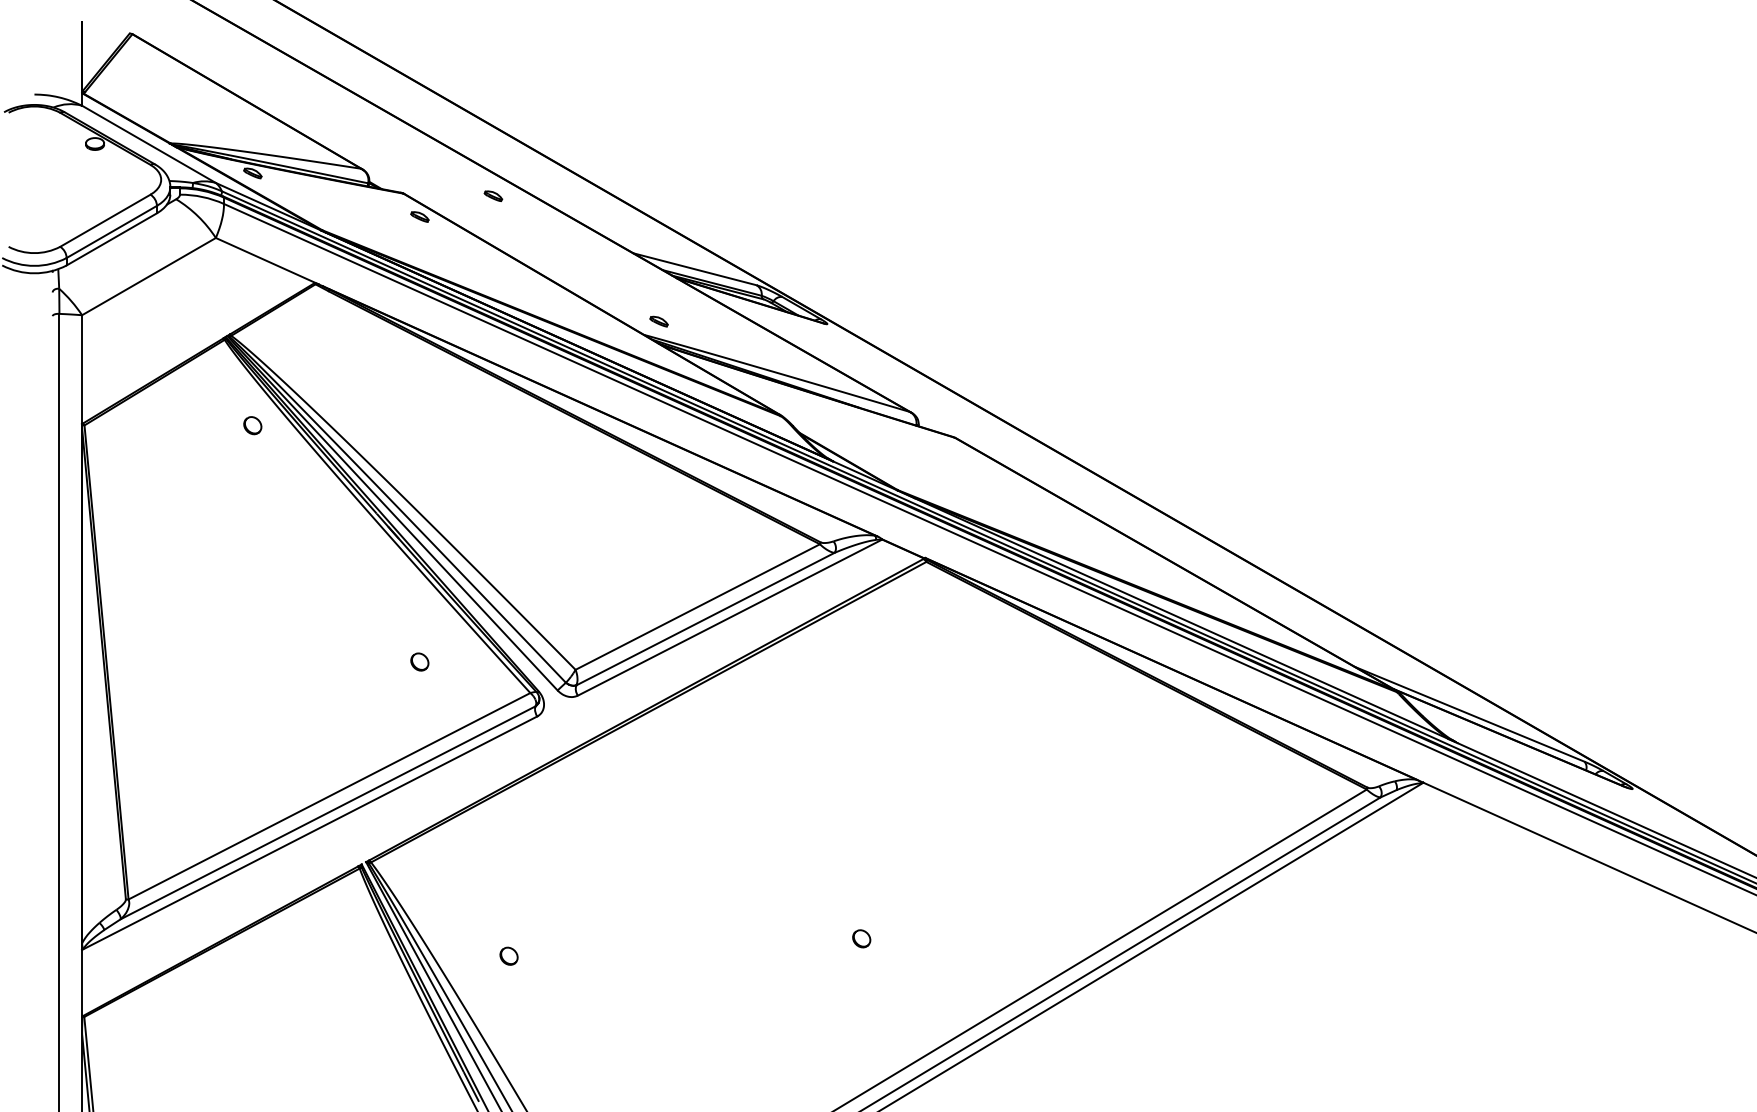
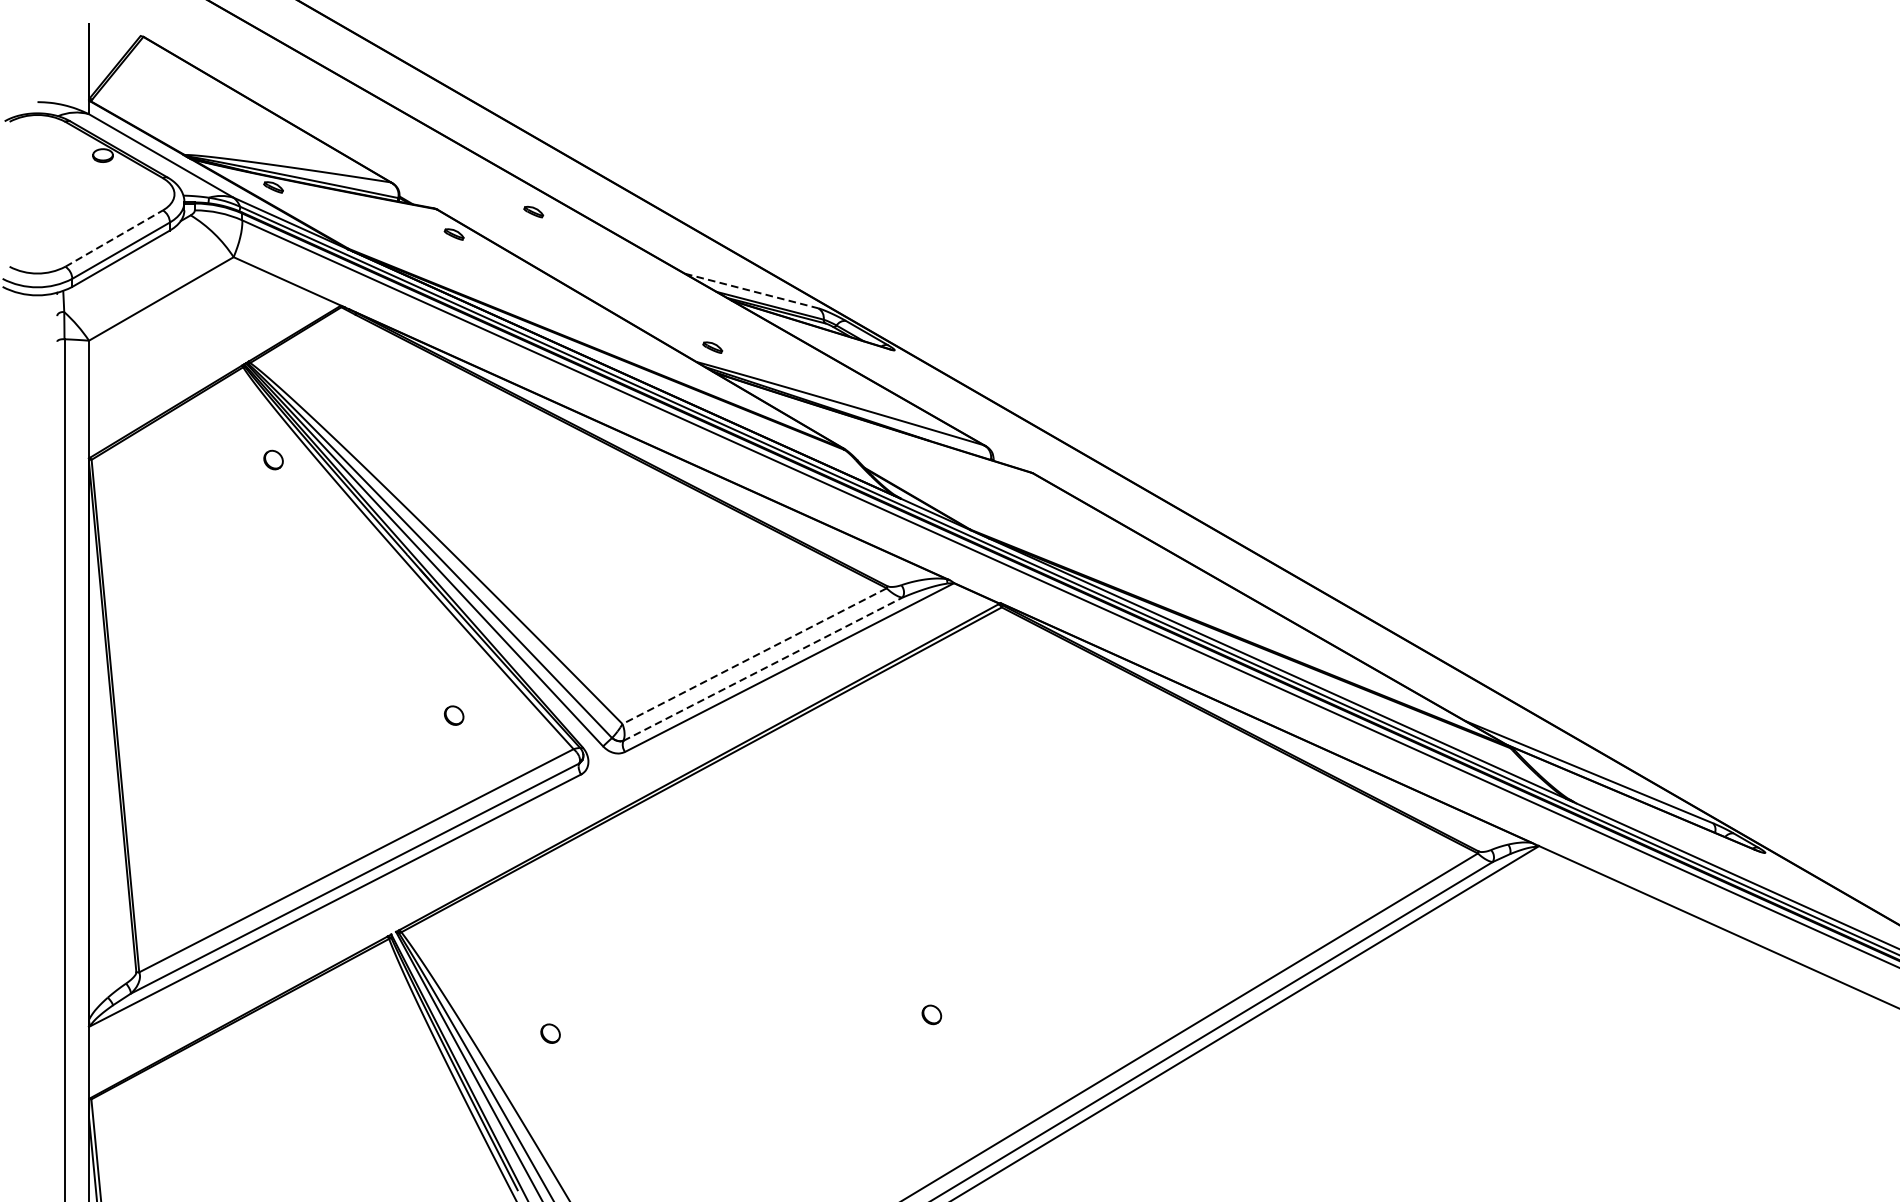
line: (105, 220) -> (114, 238), solid -> dashed
line: (695, 269) -> (752, 291), solid -> dashed
line: (697, 607) -> (754, 656), solid -> dashed
line: (705, 618) -> (762, 668), solid -> dashed

